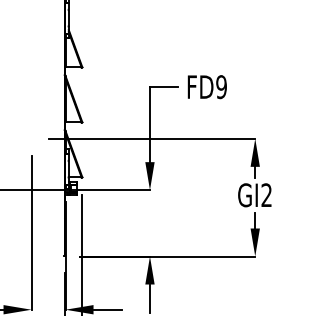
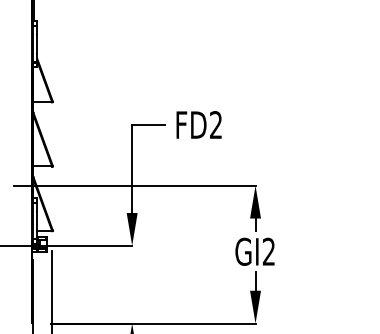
text: (221, 87) -> (215, 125), FD9 -> FD2

